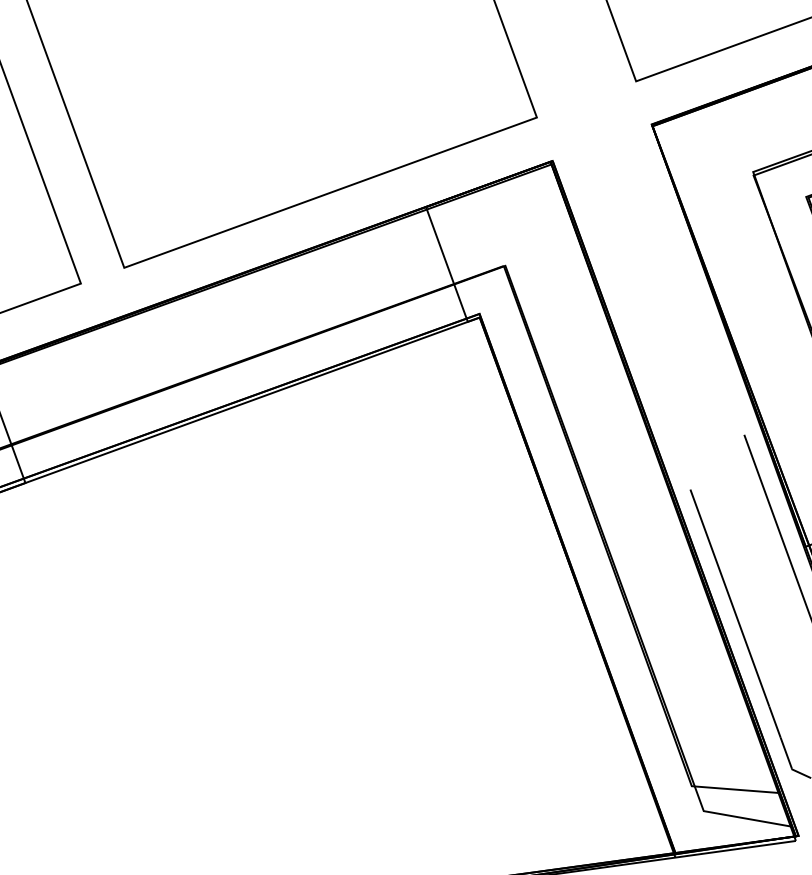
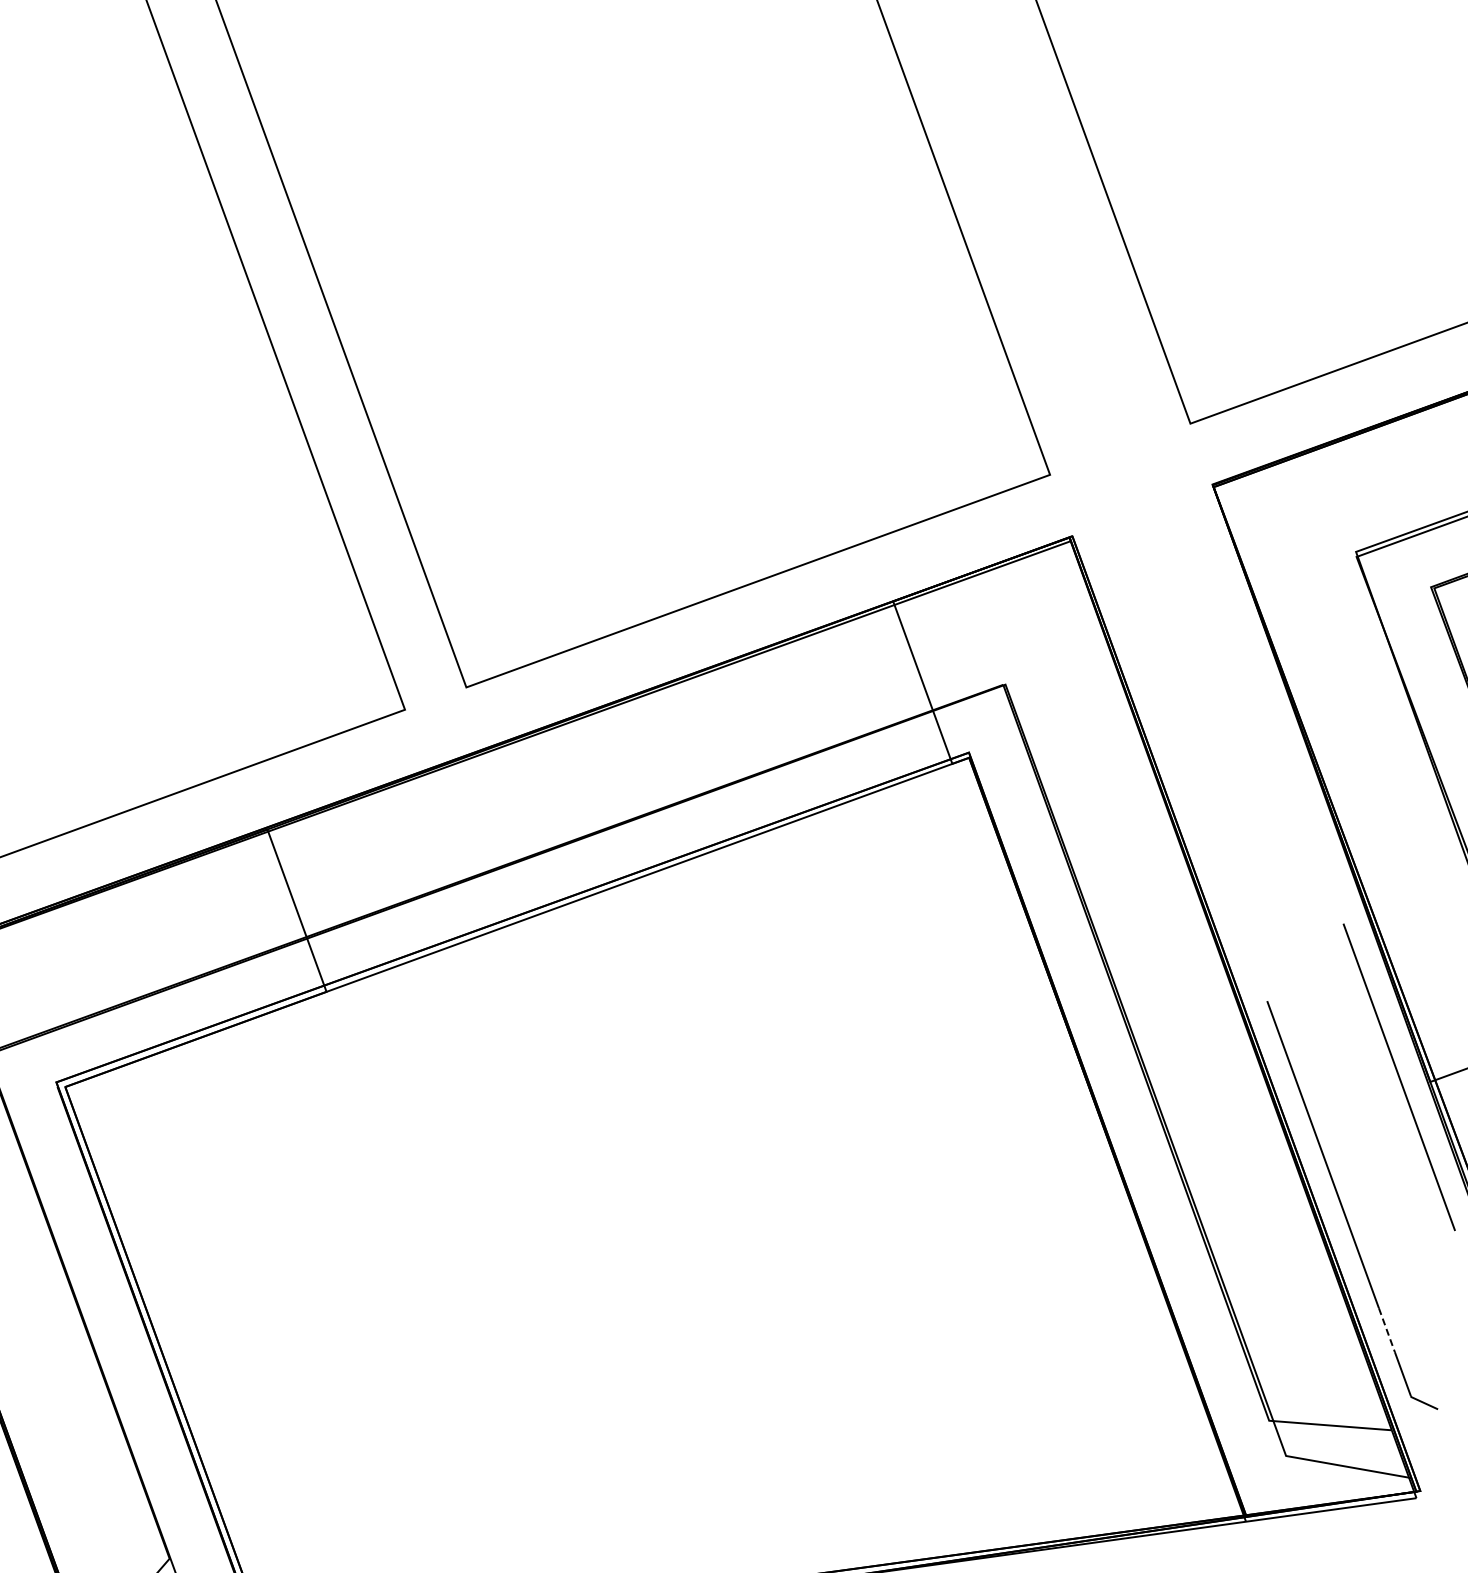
line: (775, 722) -> (1387, 1330), solid -> dashed

